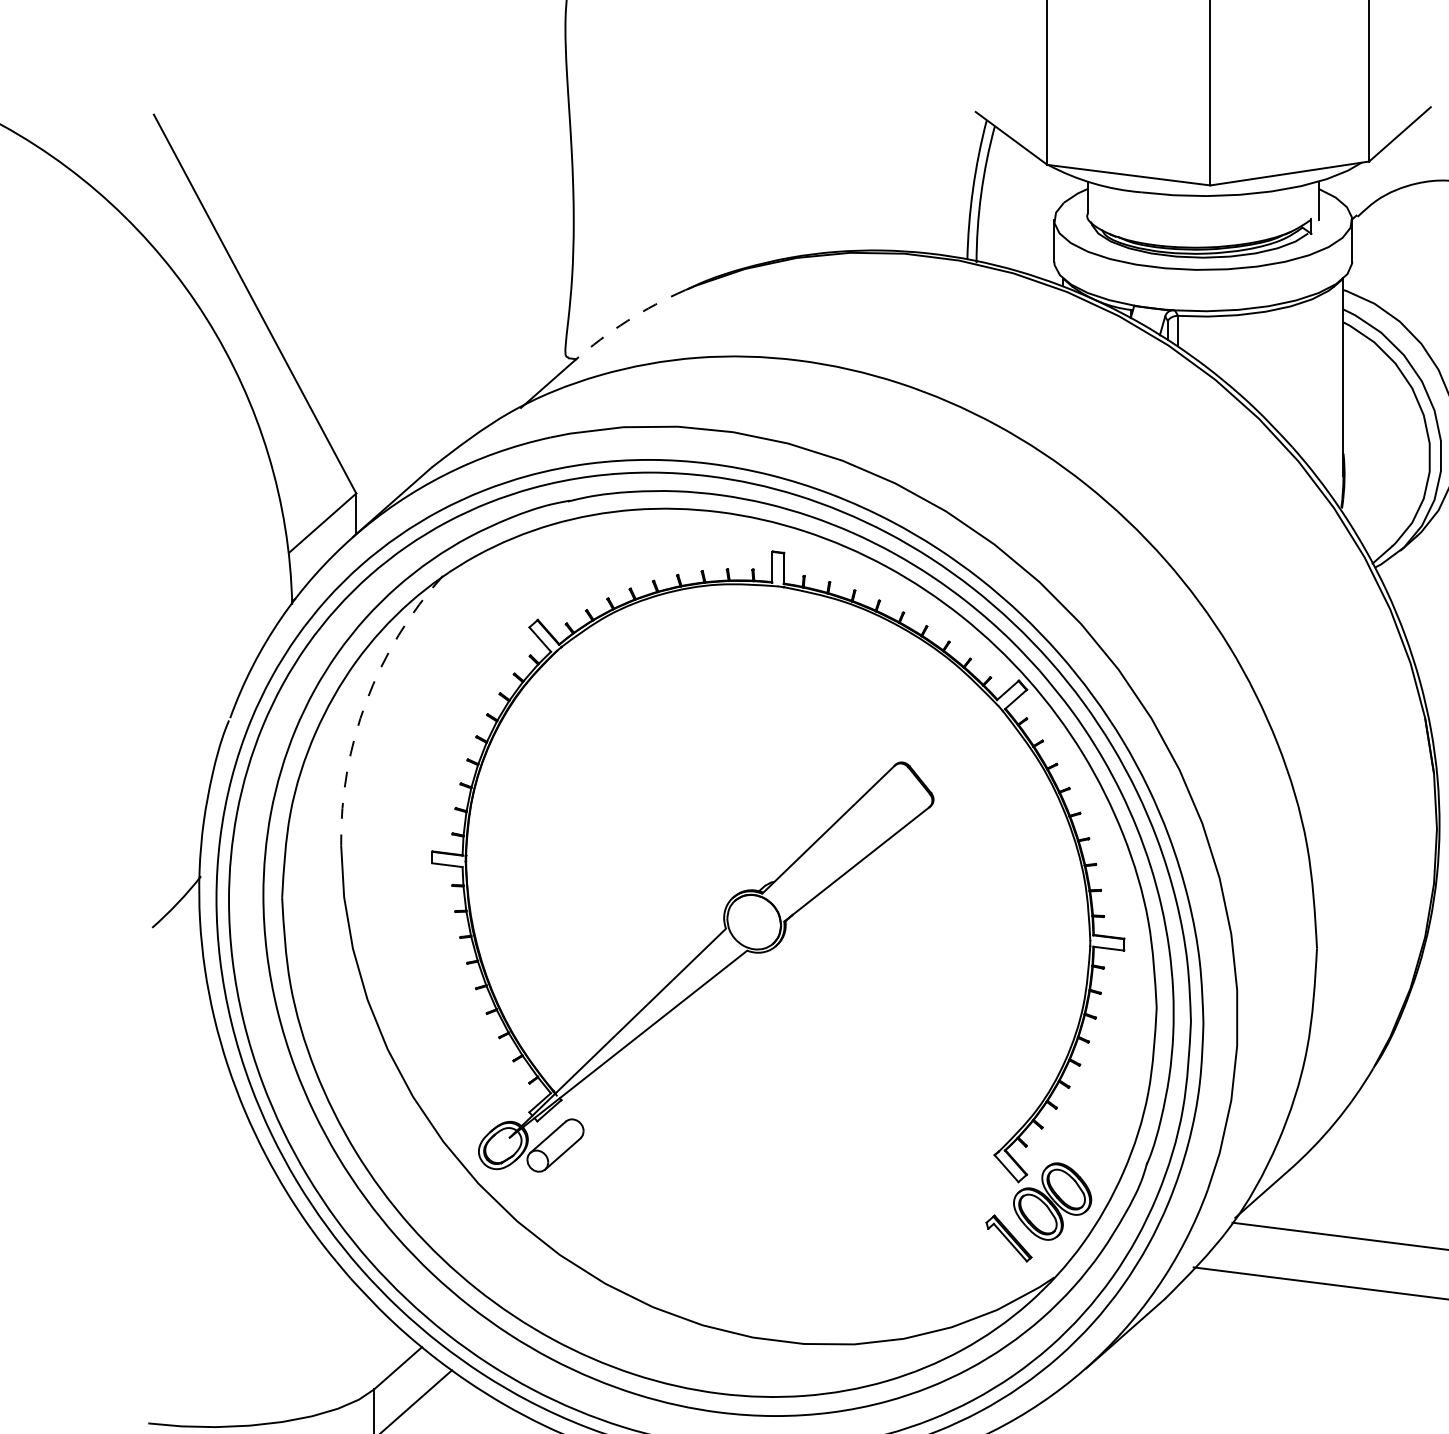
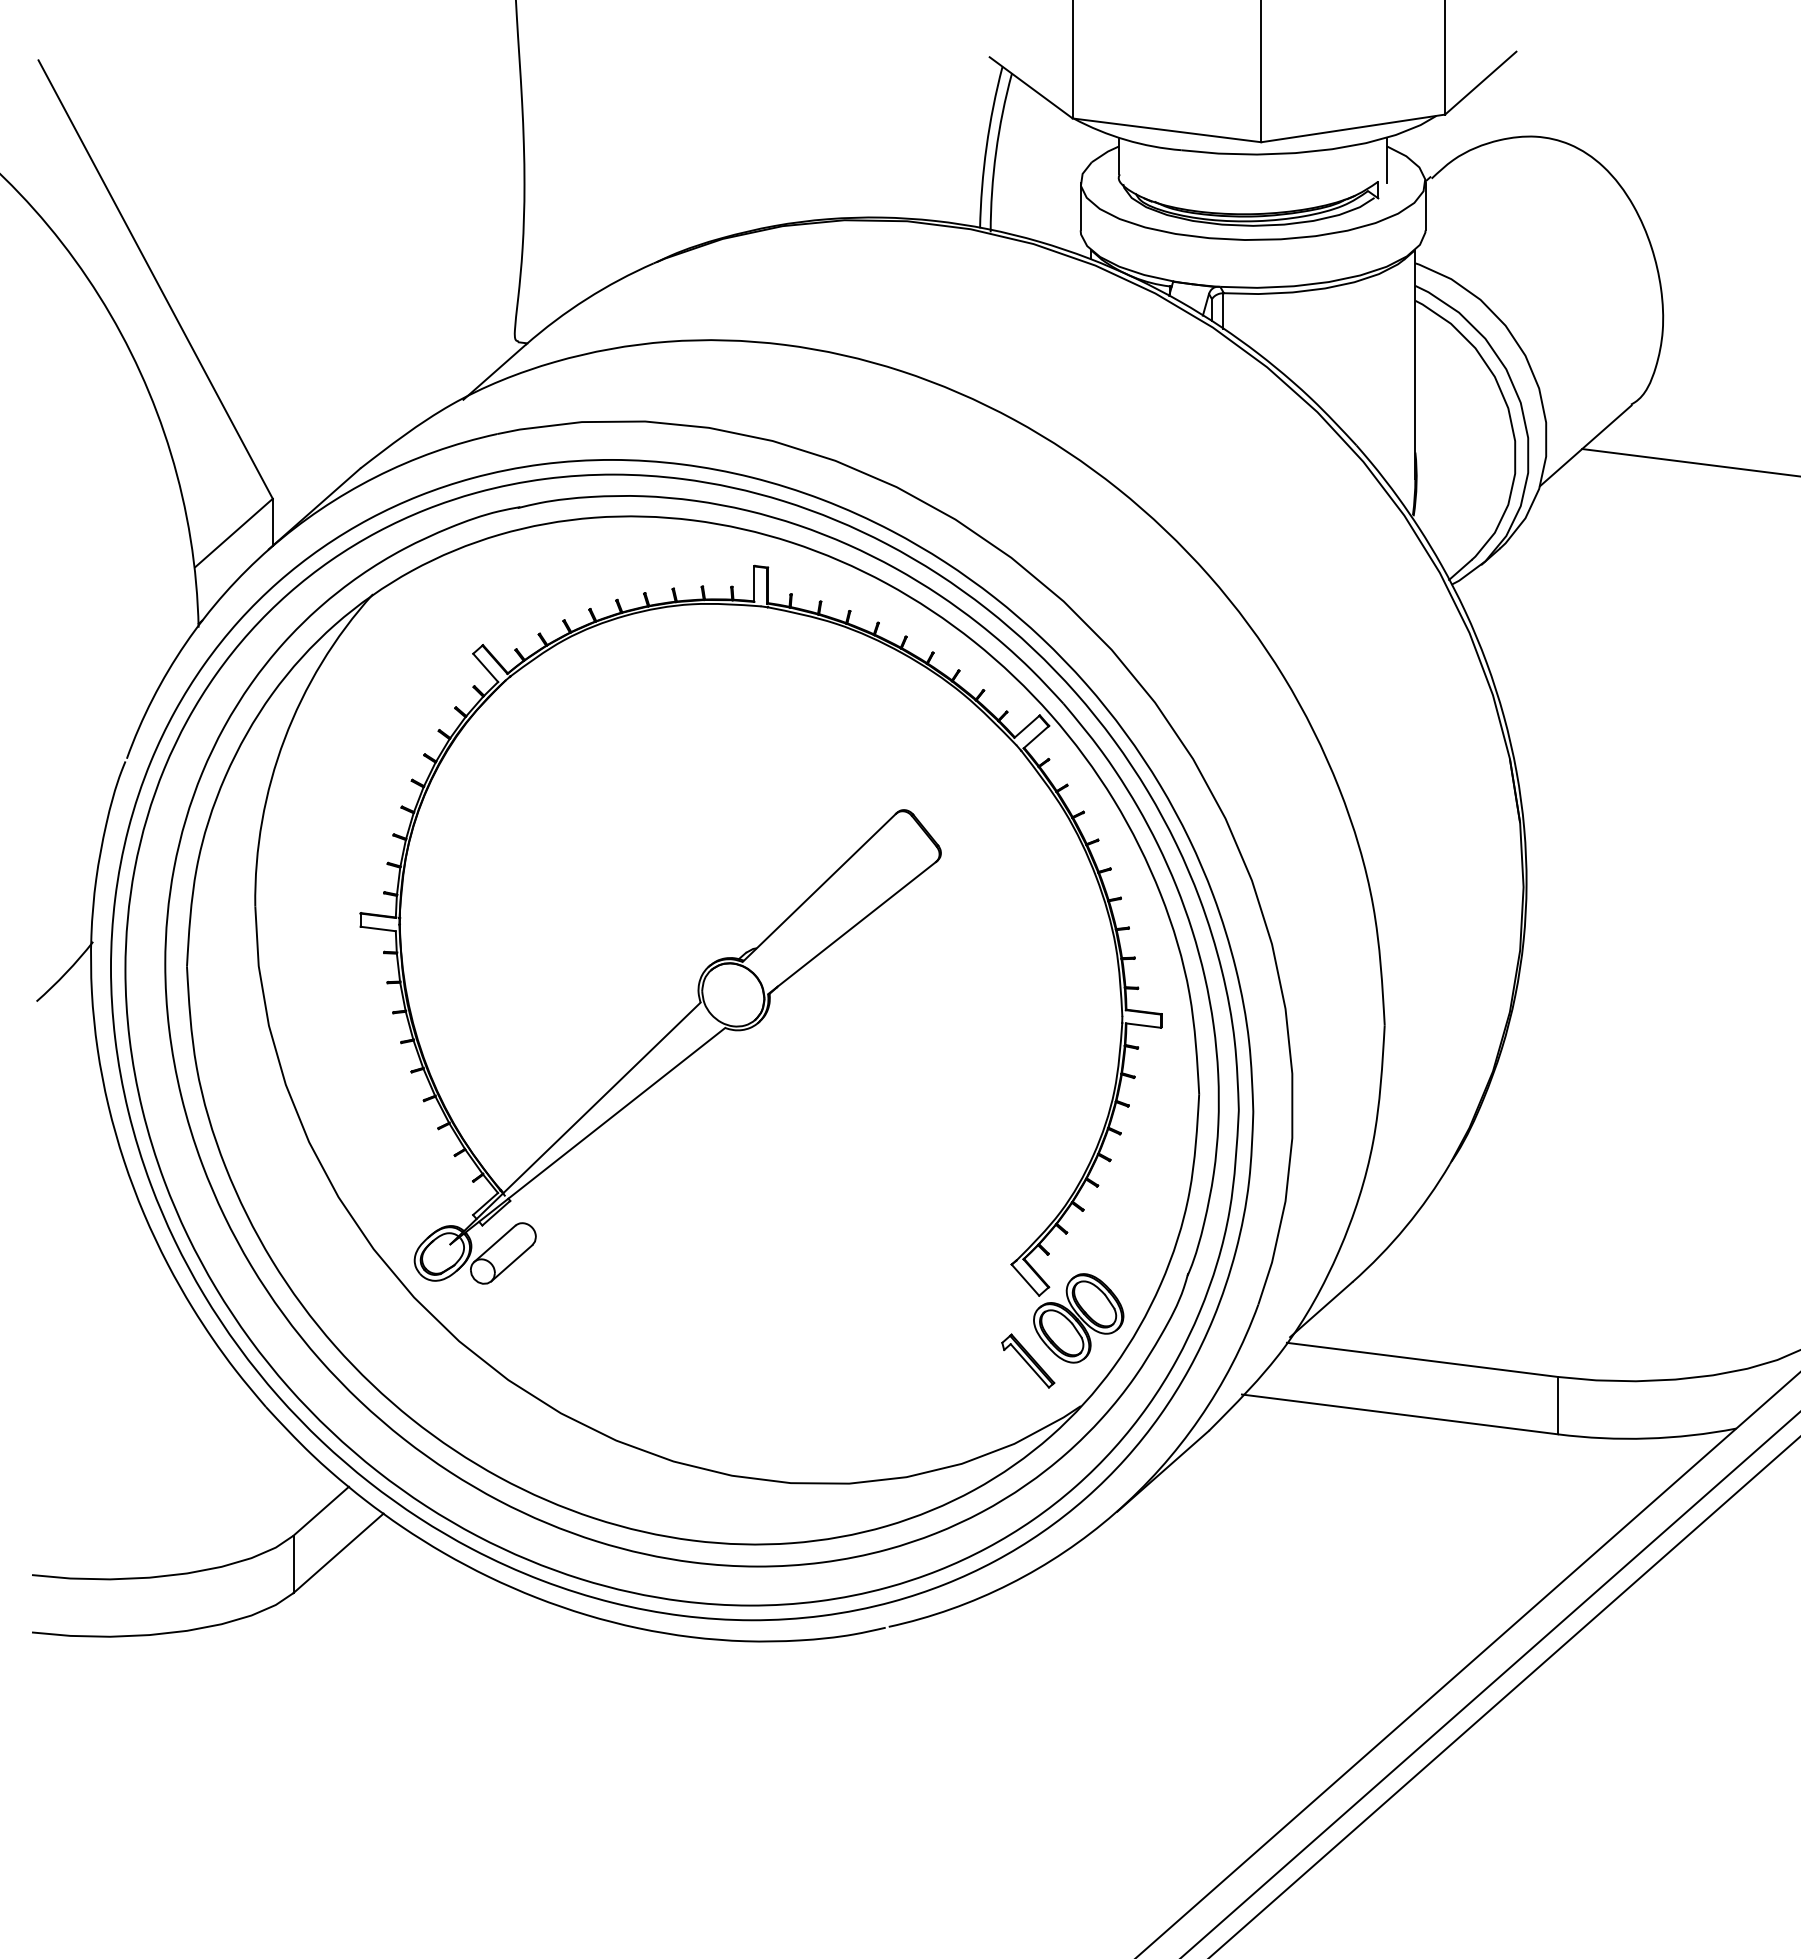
arc: (627, 321) -> (586, 299), dashed -> solid
arc: (366, 701) -> (284, 739), dashed -> solid

